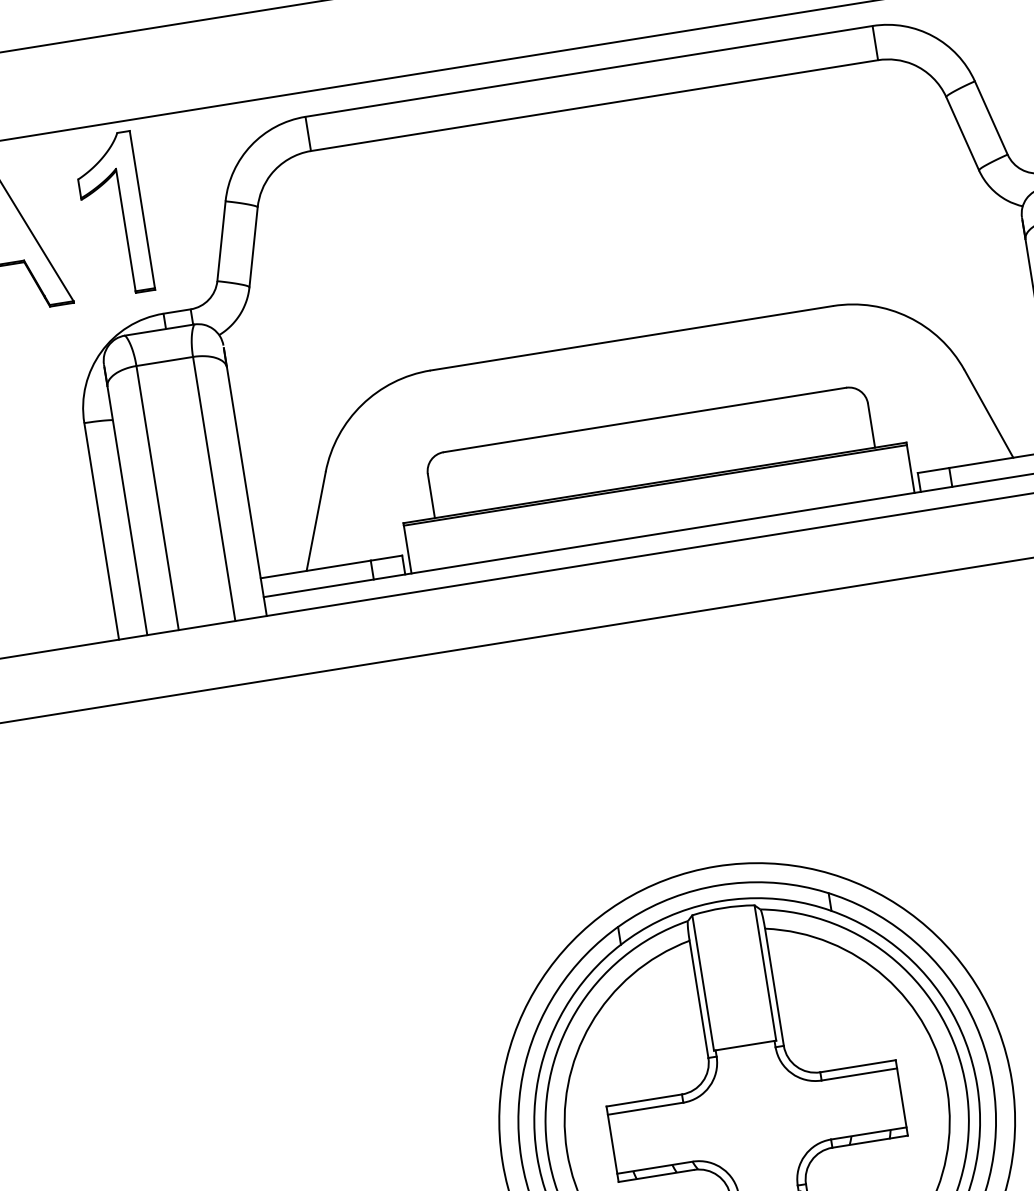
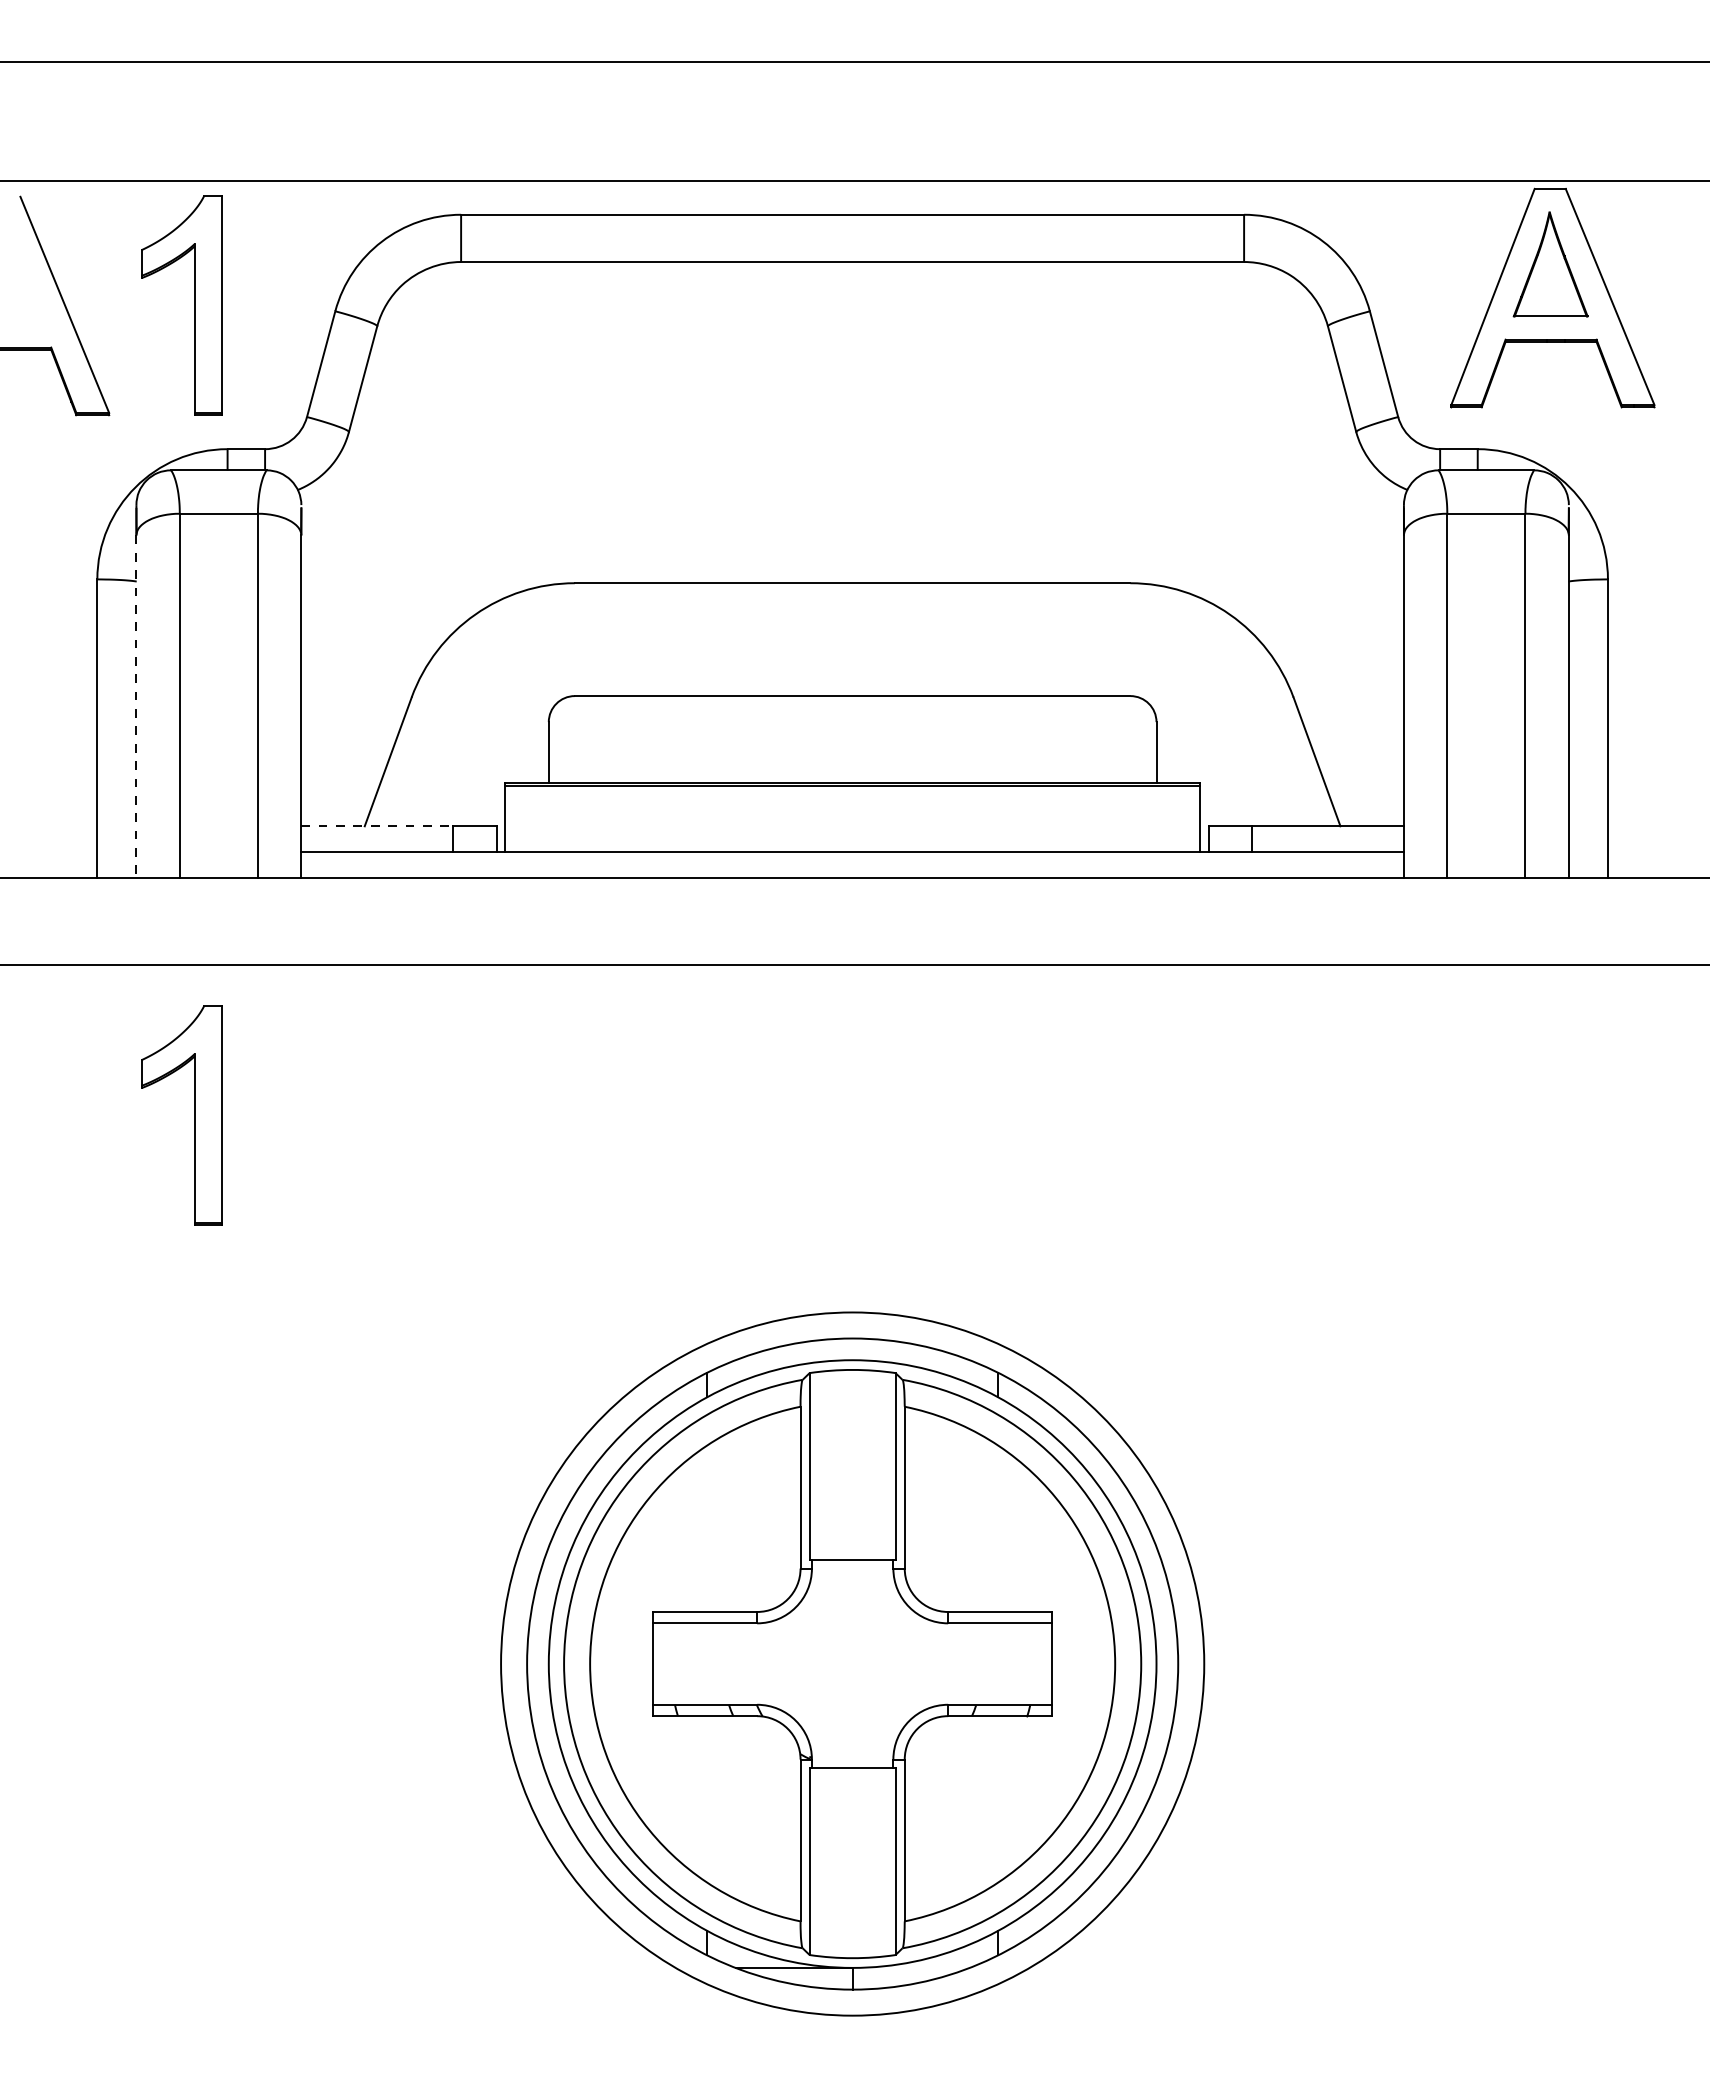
line: (127, 511) -> (136, 707), solid -> dashed
line: (315, 569) -> (377, 826), solid -> dashed
part: (216, 800) -> (194, 1115), added

